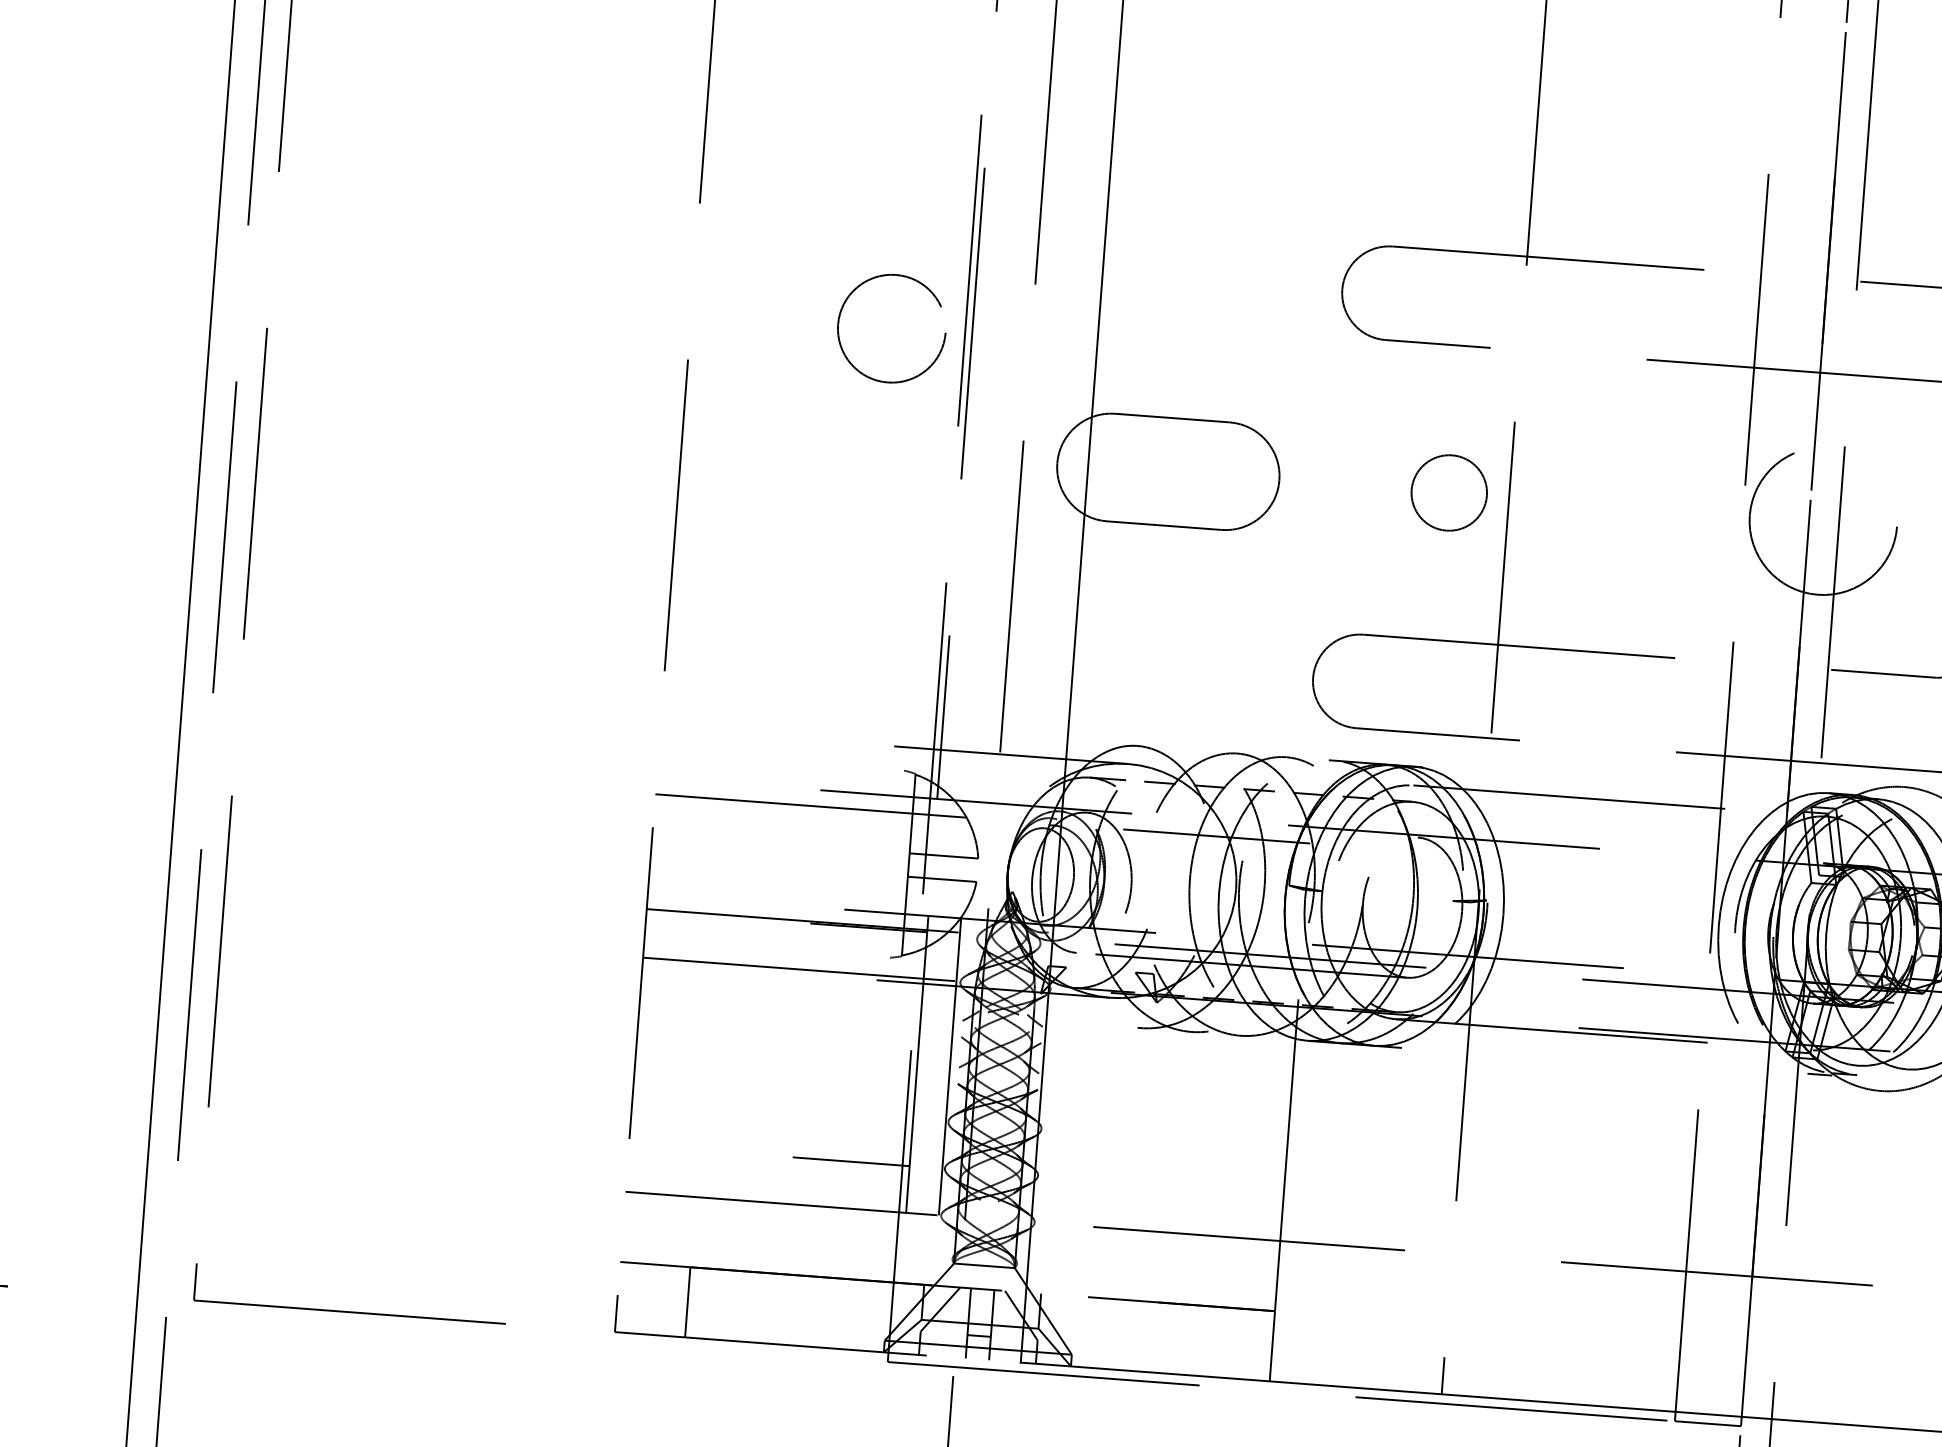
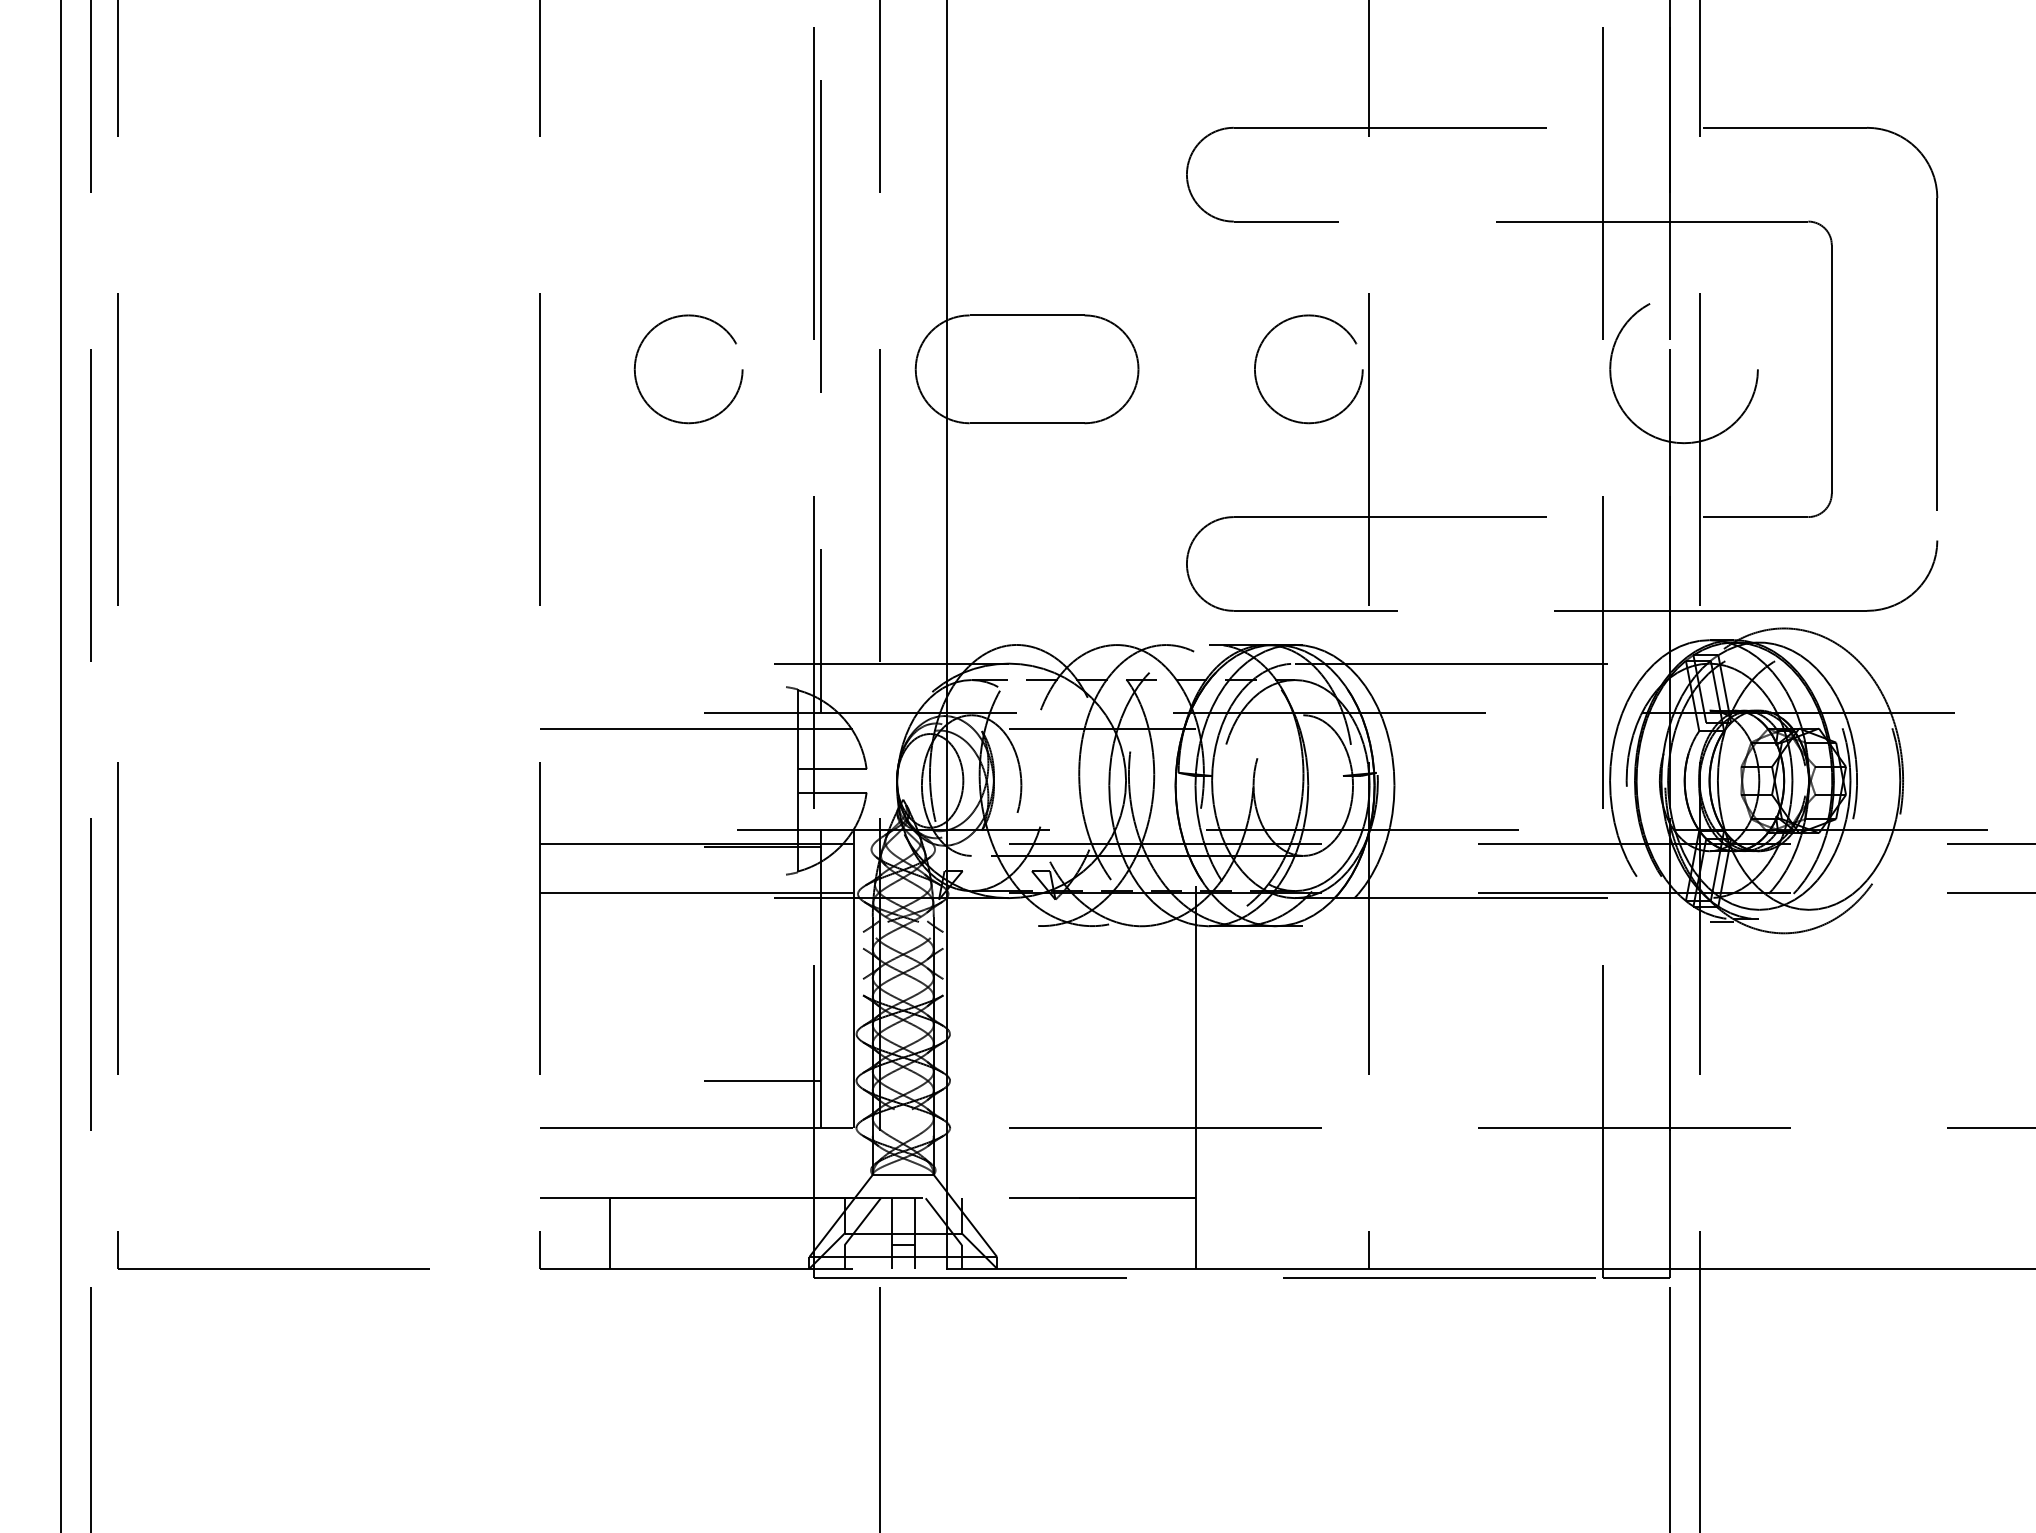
circle: (891, 328) -> (688, 369), moved
circle: (1448, 493) -> (1308, 369), size x1.43

